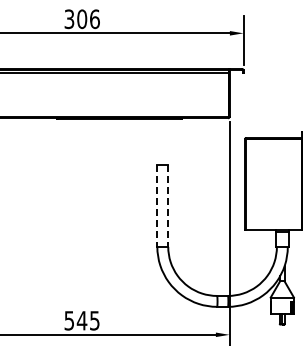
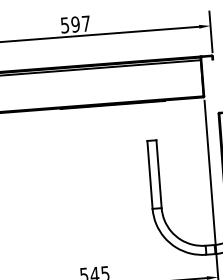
text: (82, 19) -> (75, 24), 306 -> 597
line: (157, 206) -> (150, 175), dashed -> solid
line: (168, 206) -> (159, 174), dashed -> solid

